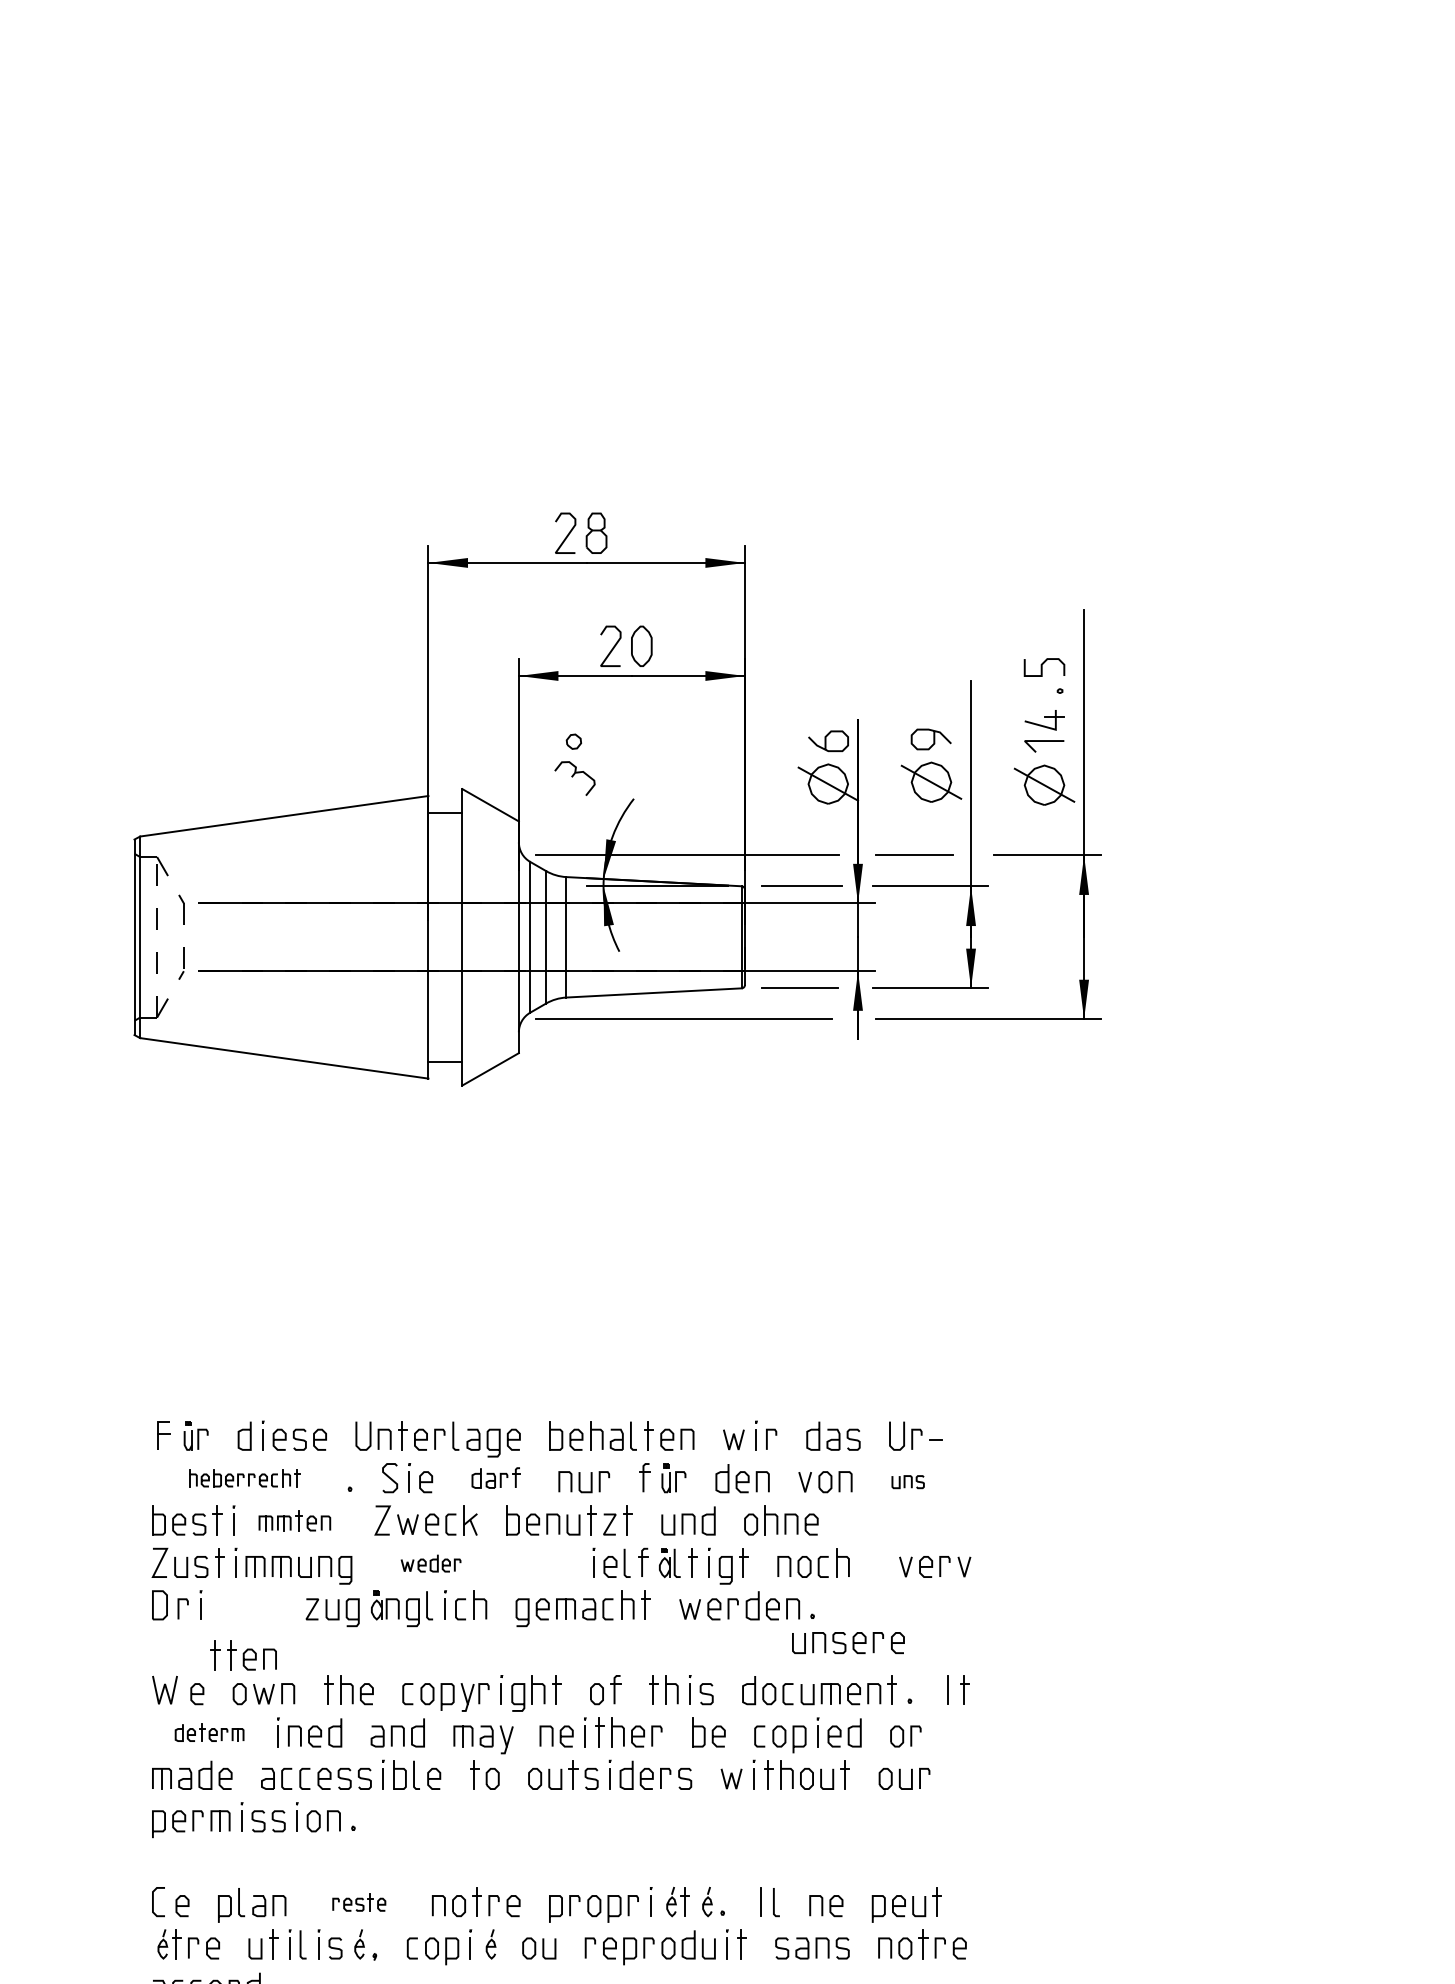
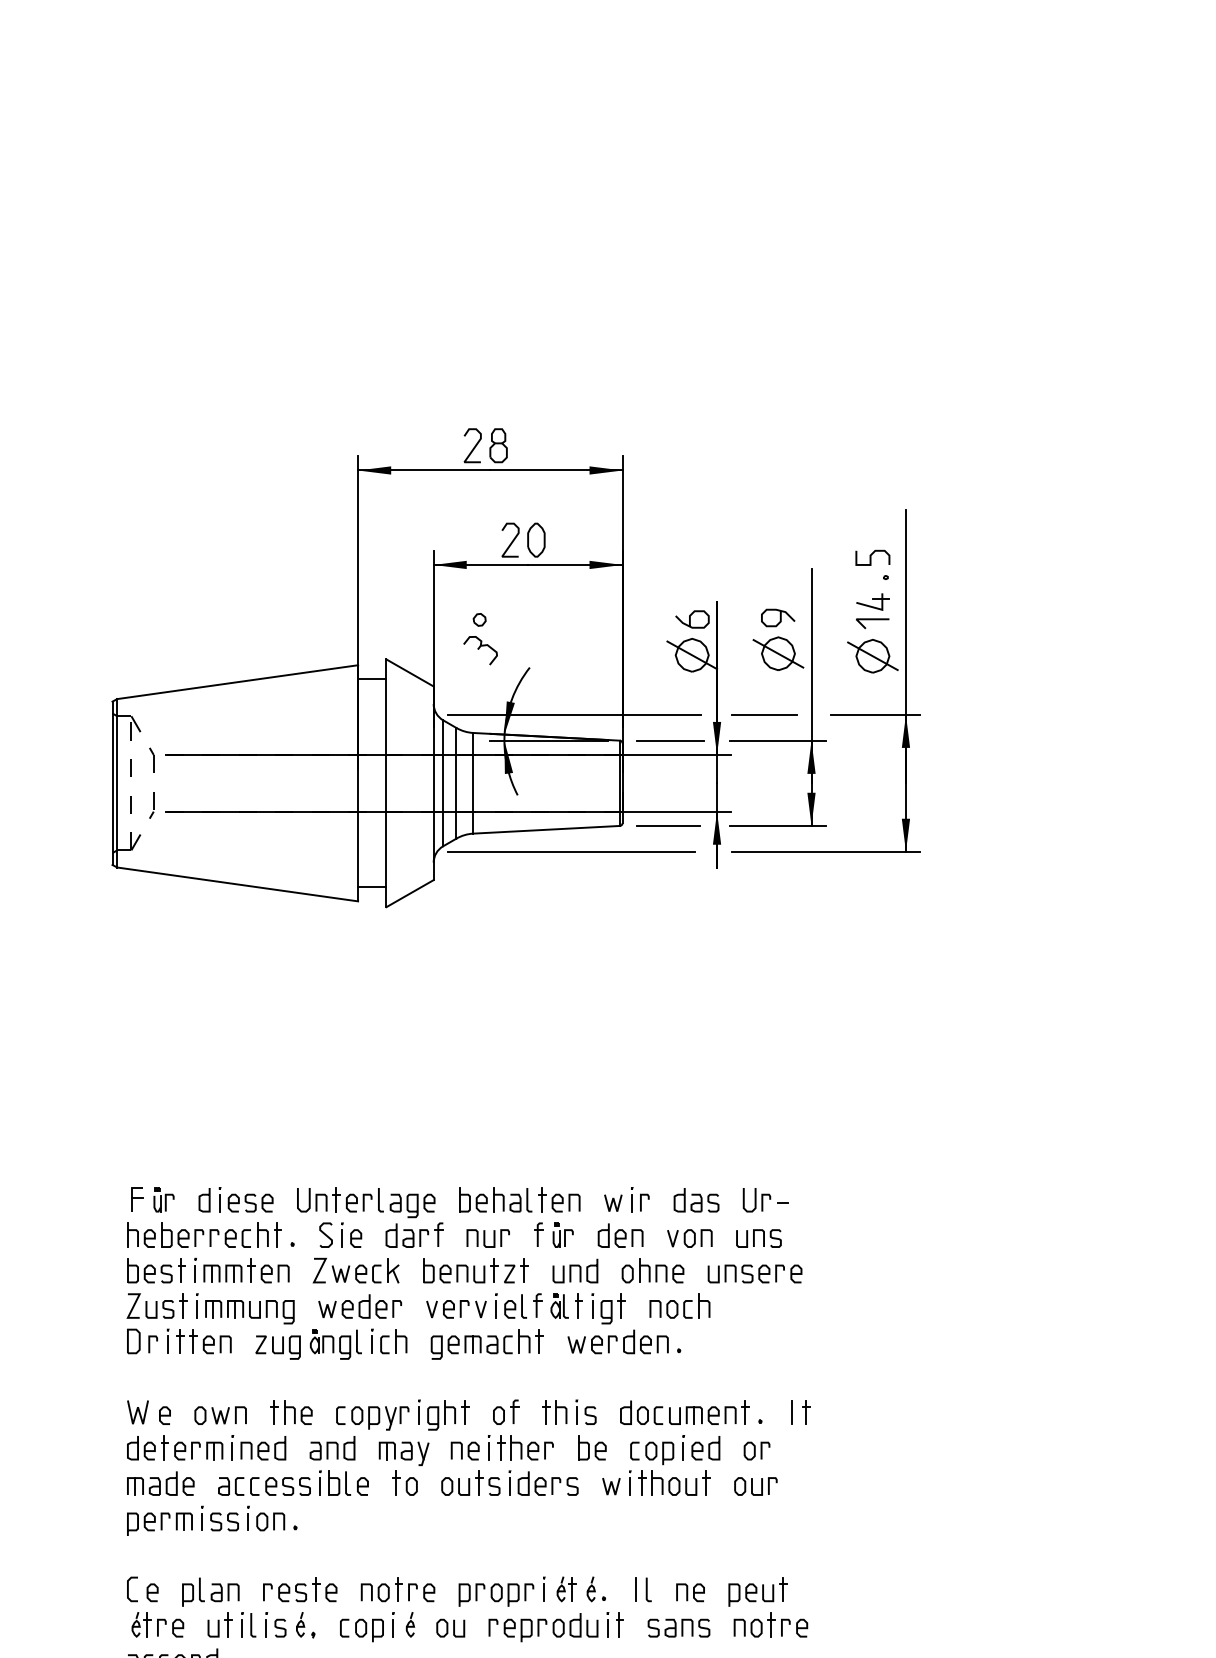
part: (244, 1477) -> (204, 1234), size x1.67
part: (495, 1477) -> (414, 1234), size x1.43
part: (907, 1482) -> (758, 1238), size x1.67
part: (294, 1520) -> (246, 1270), size x1.43
part: (431, 1563) -> (360, 1306), size x1.67
part: (935, 1567) -> (456, 1309), moved
part: (847, 1642) -> (754, 1273), moved
part: (243, 1655) -> (203, 1341), moved
part: (209, 1732) -> (175, 1447), size x1.67
part: (359, 1902) -> (300, 1589), size x1.67

